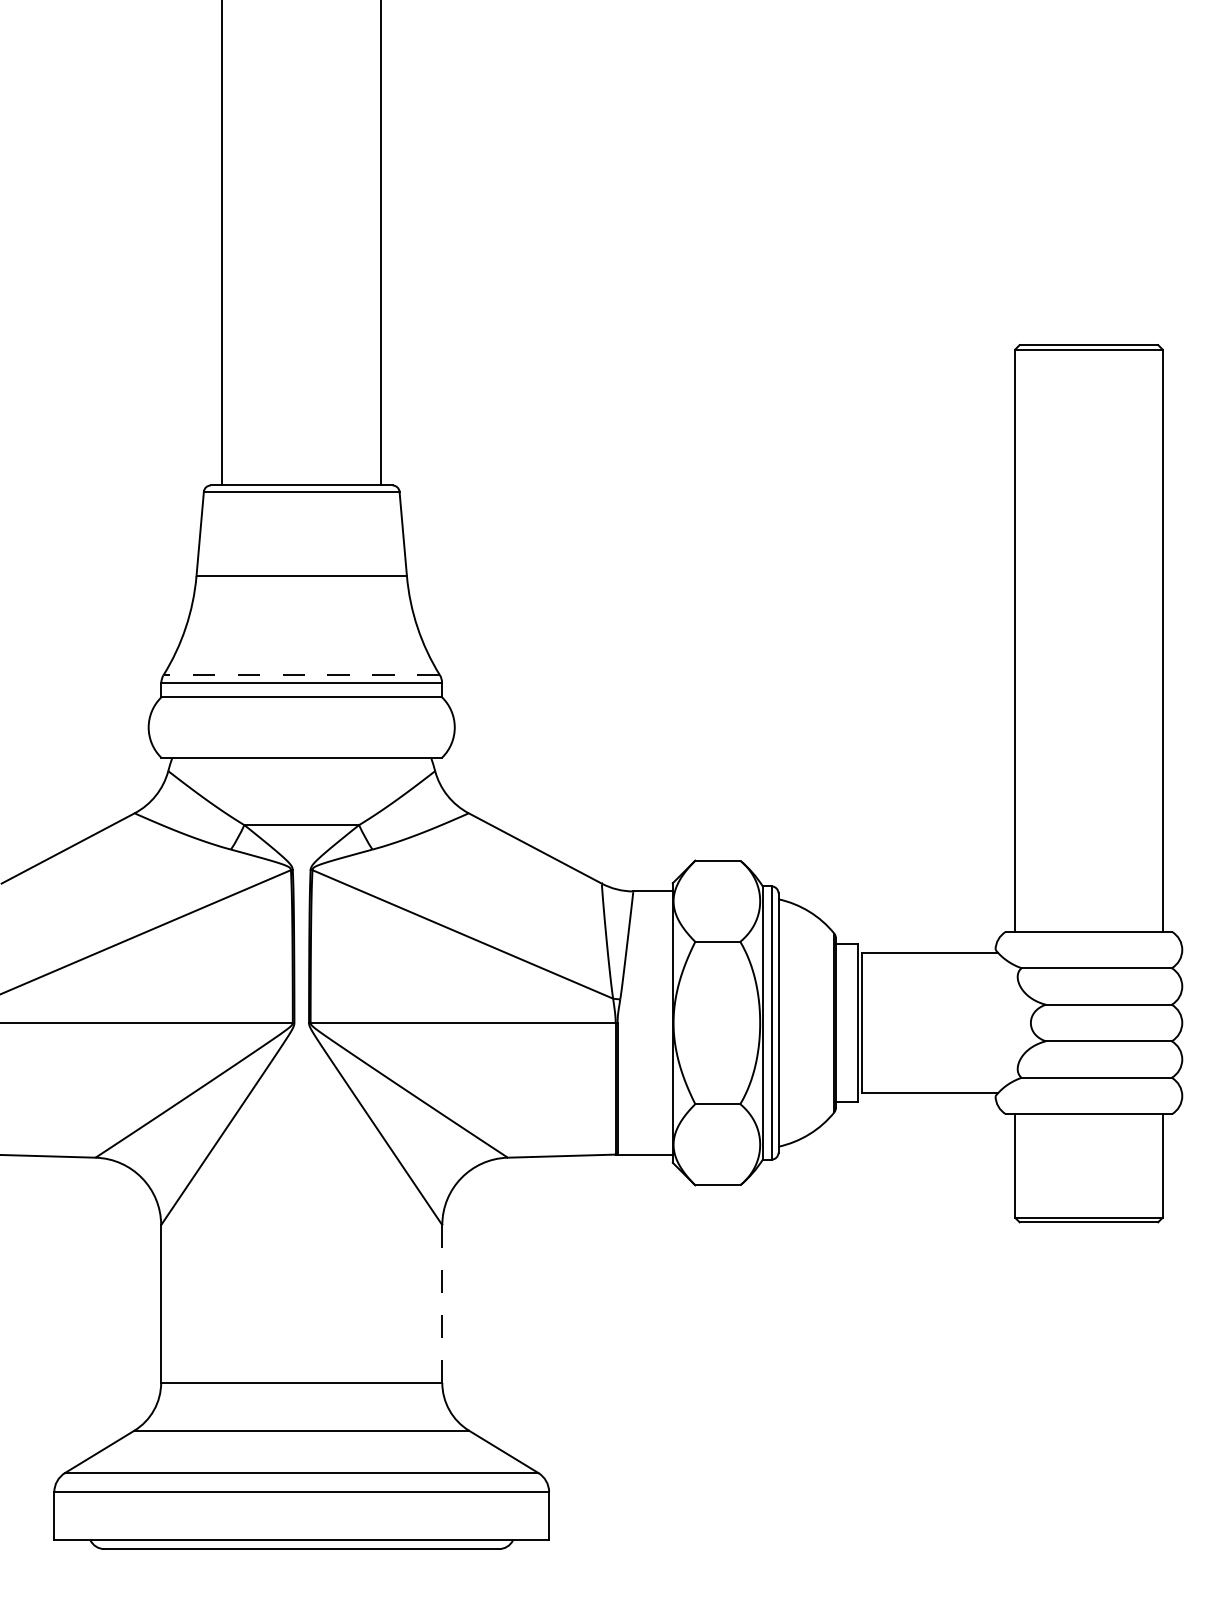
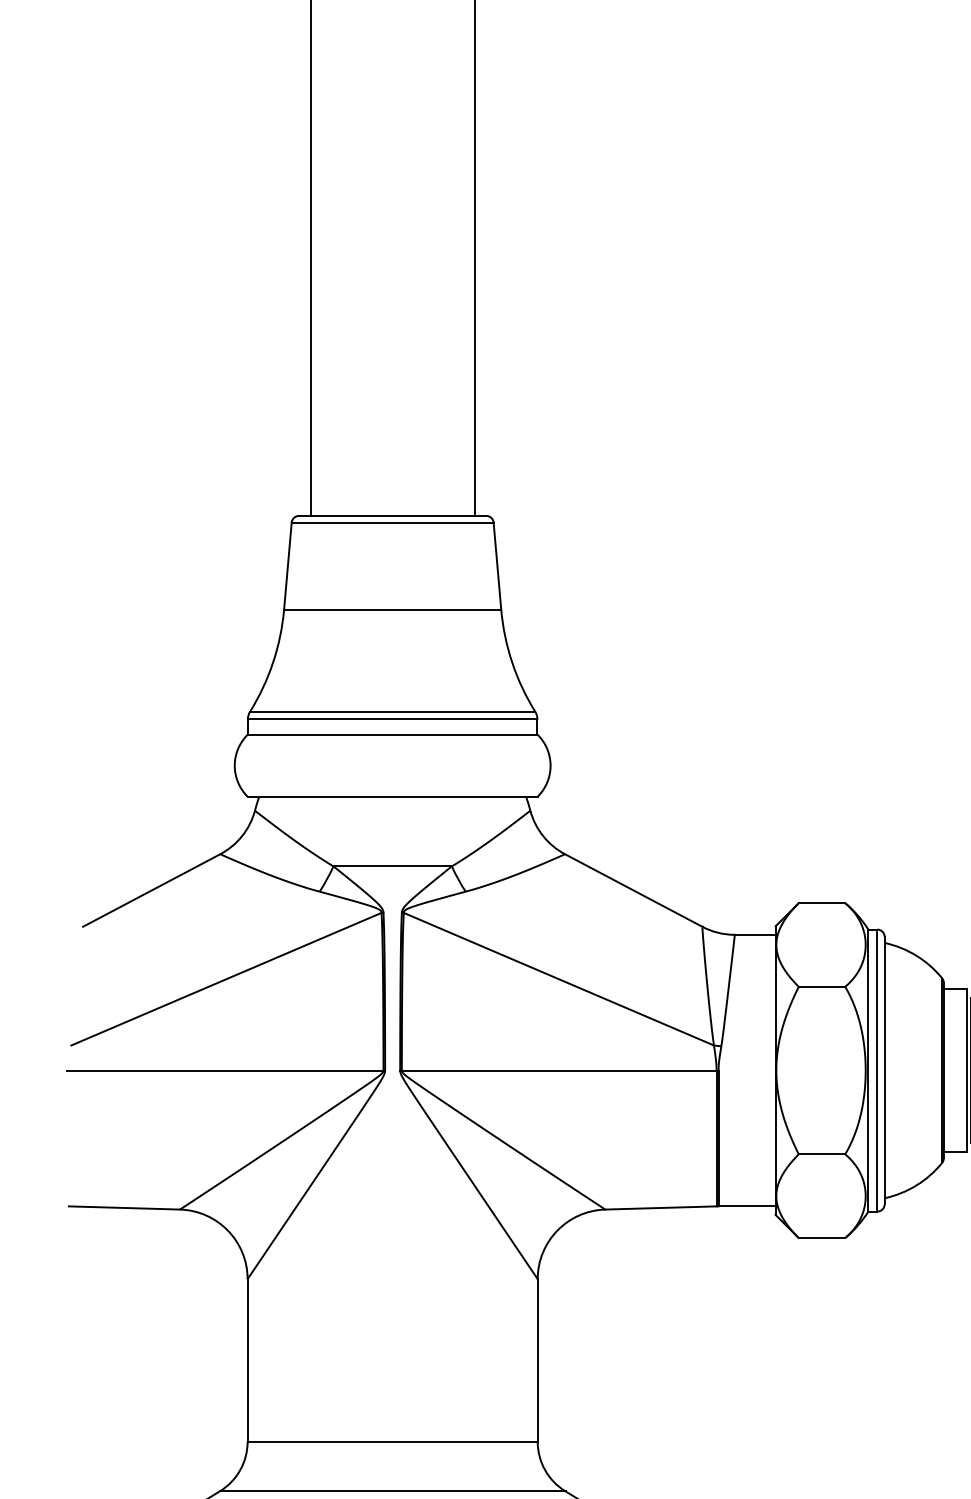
line: (301, 675) -> (392, 712), dashed -> solid
line: (442, 1303) -> (537, 1360), dashed -> solid

